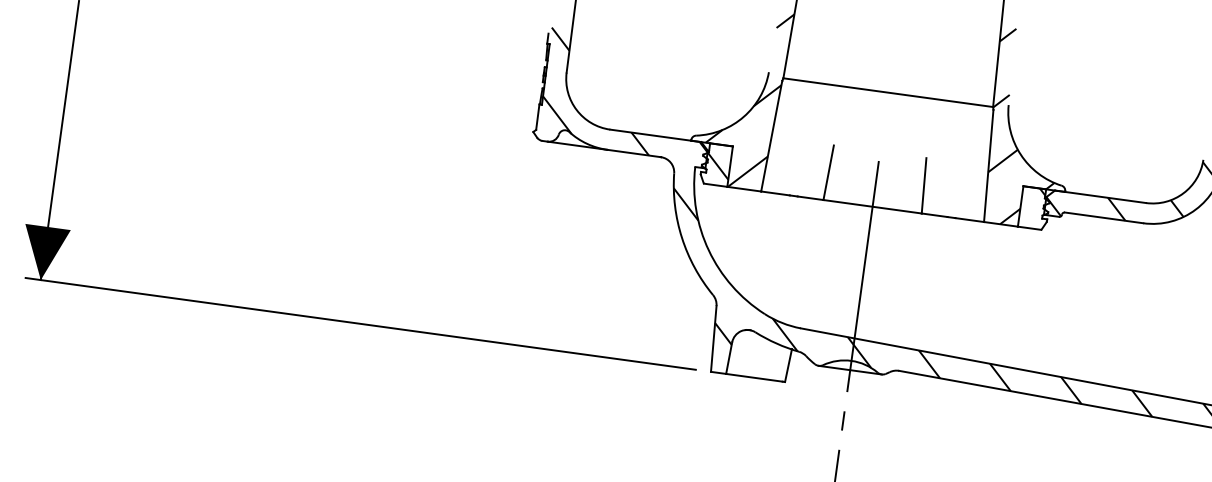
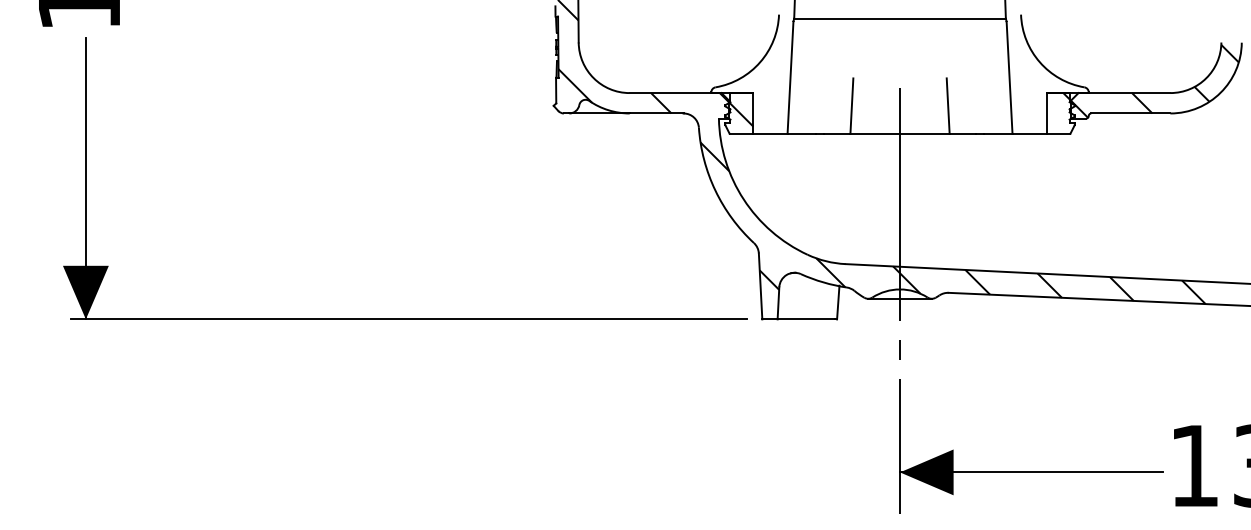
hatch: (740, 133) -> (759, 79), removed
hatch: (1021, 161) -> (1041, 68), removed

